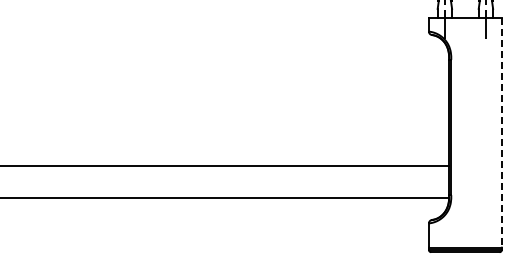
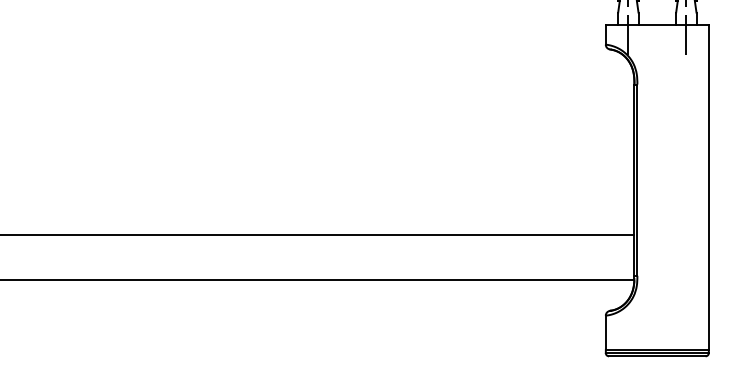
line: (501, 132) -> (708, 187), dashed -> solid

